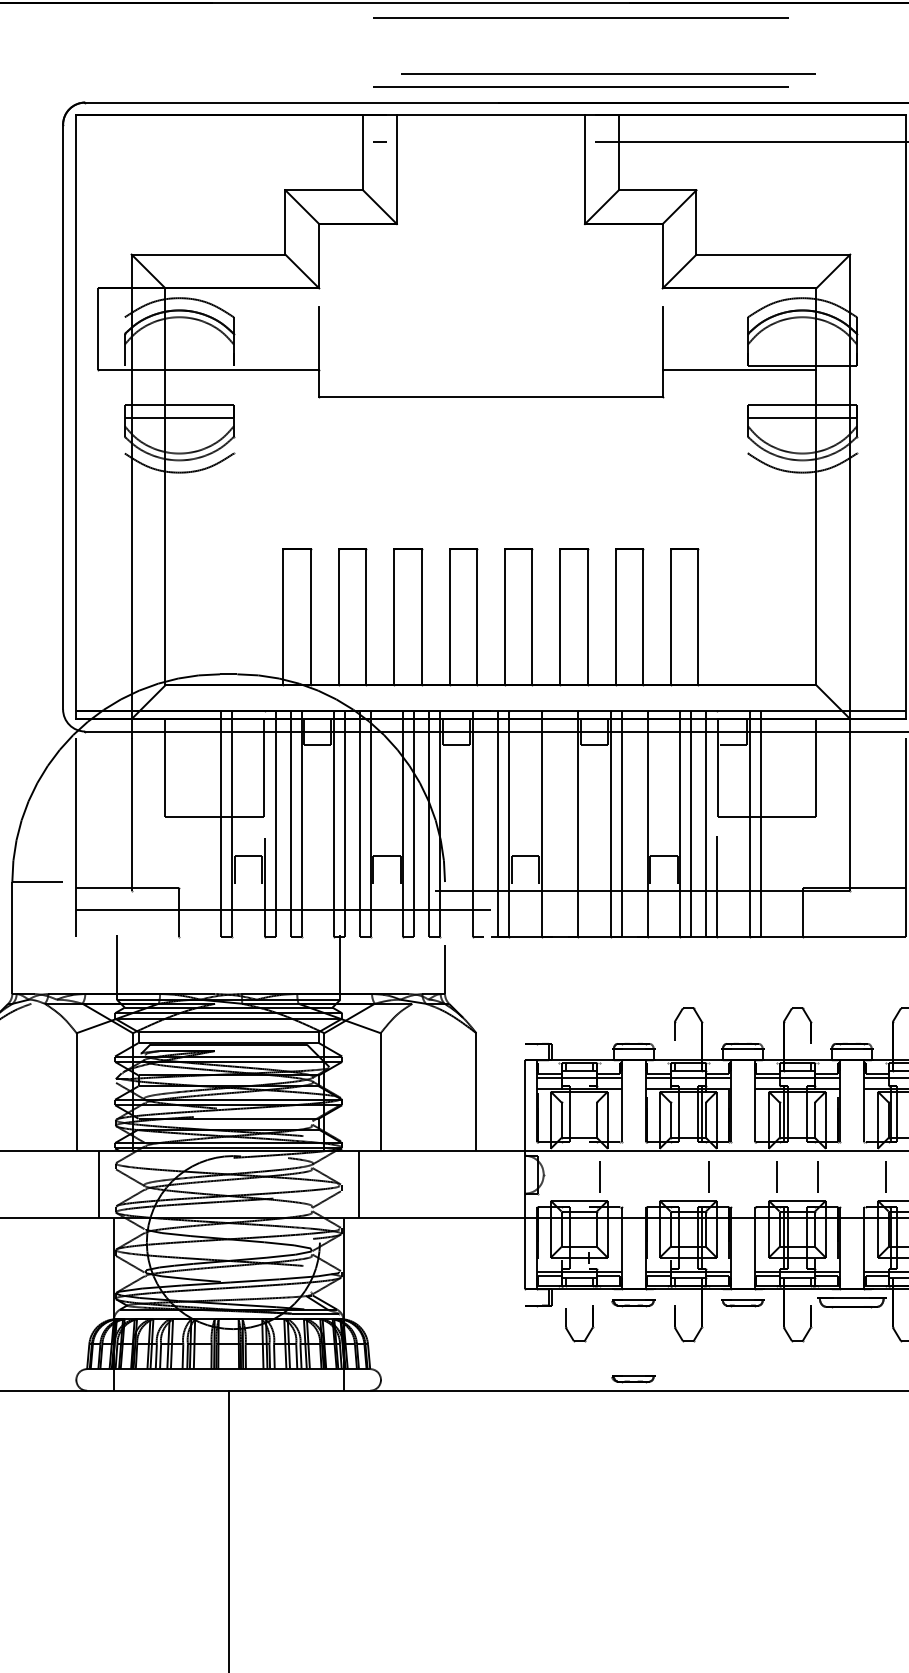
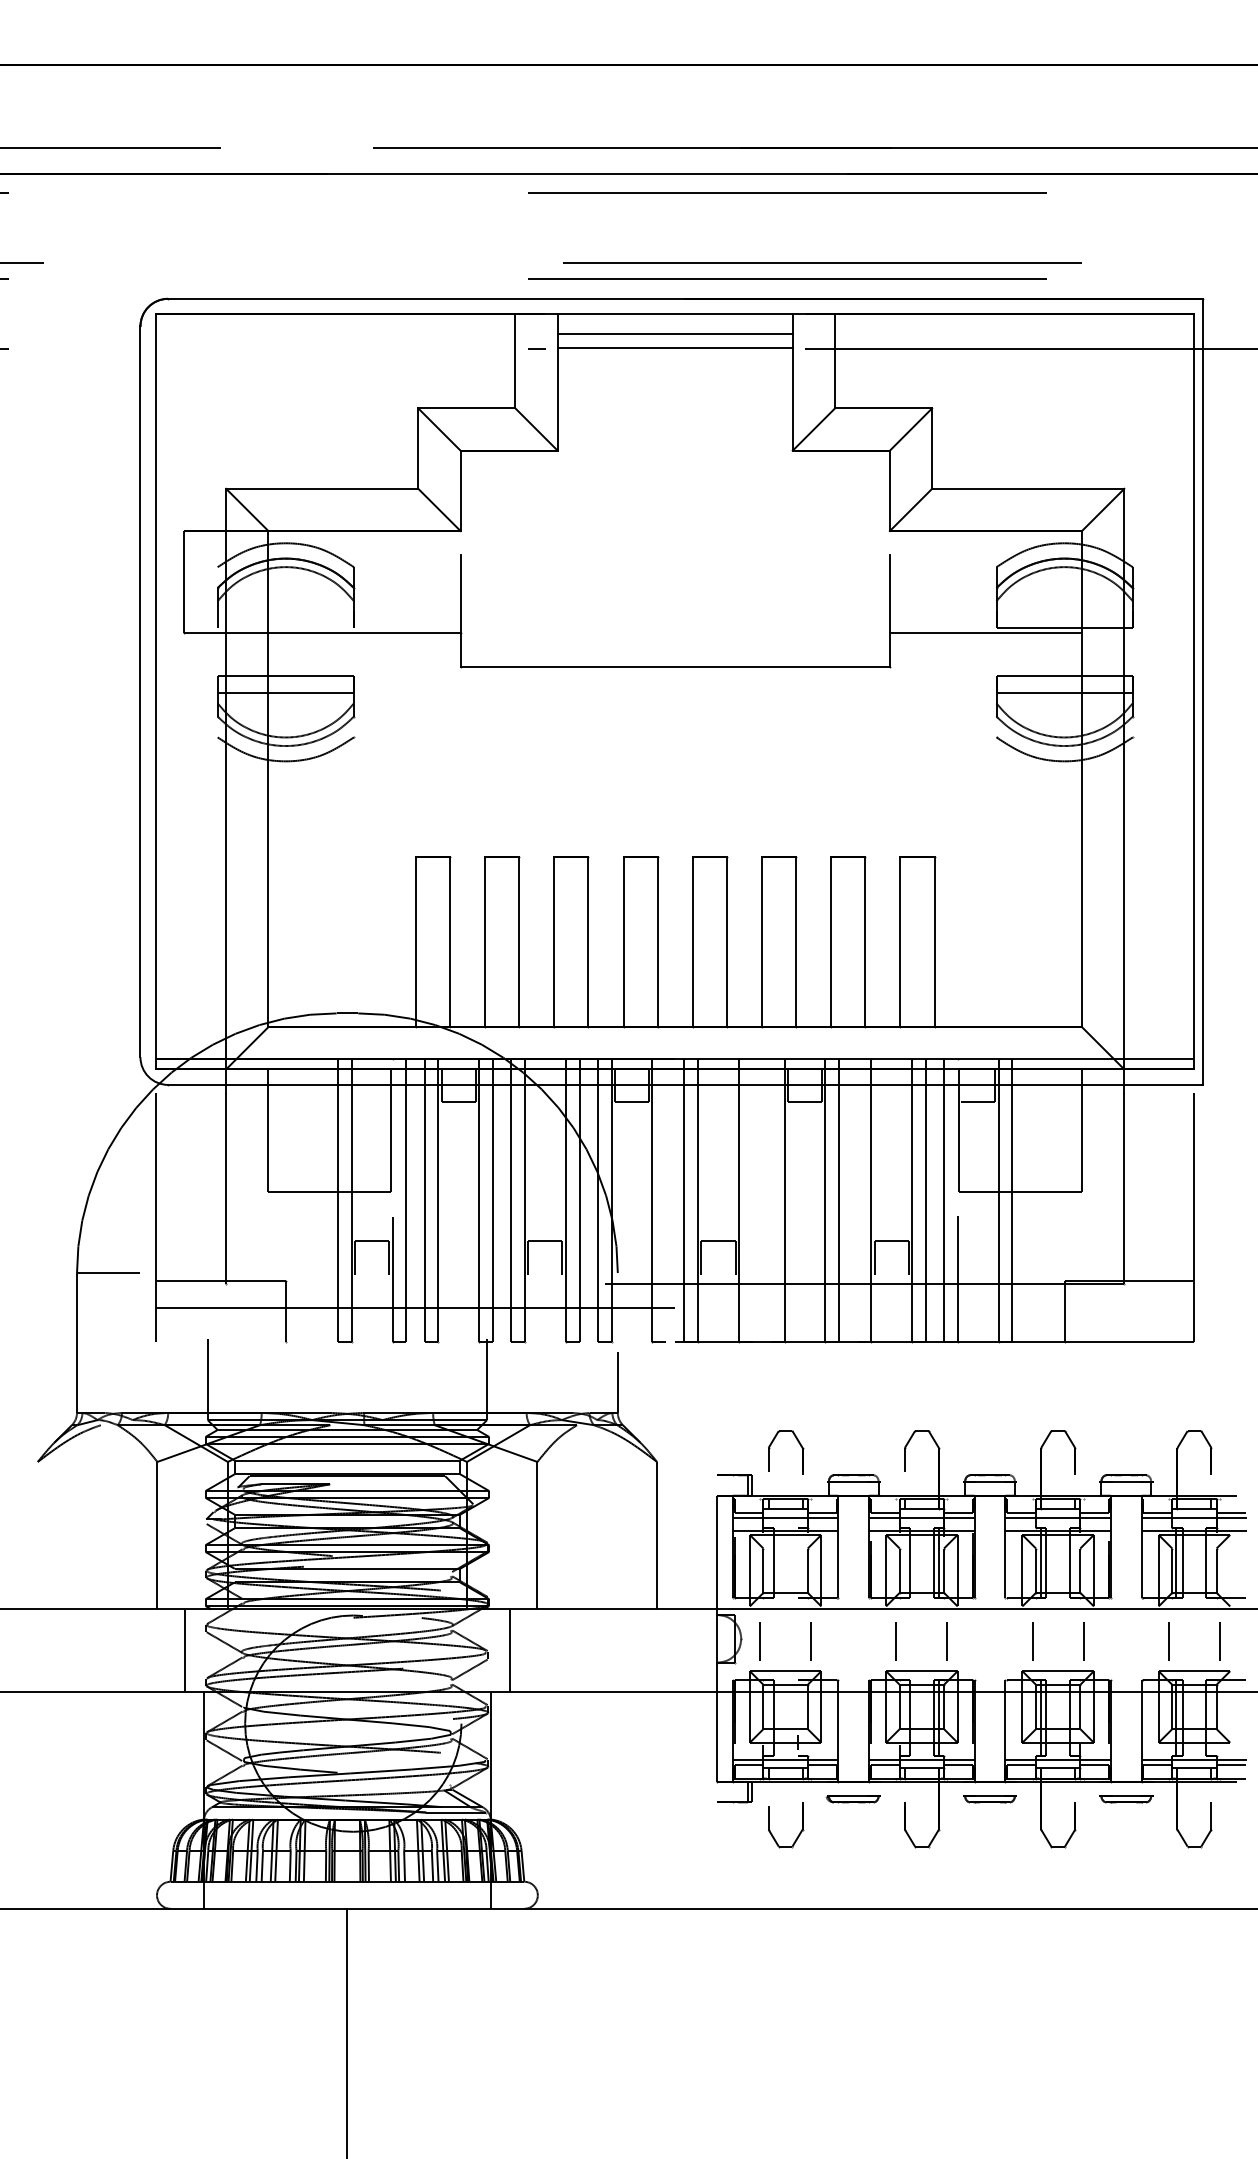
line: (490, 130) -> (674, 333), added
line: (490, 142) -> (674, 348), added
part: (589, 1018) -> (798, 1443), added
line: (558, 1176) -> (759, 1641), added
line: (667, 1176) -> (896, 1641), added
part: (852, 1303) -> (1126, 1799), size x0.62
part: (632, 1379) -> (852, 1894), removed

